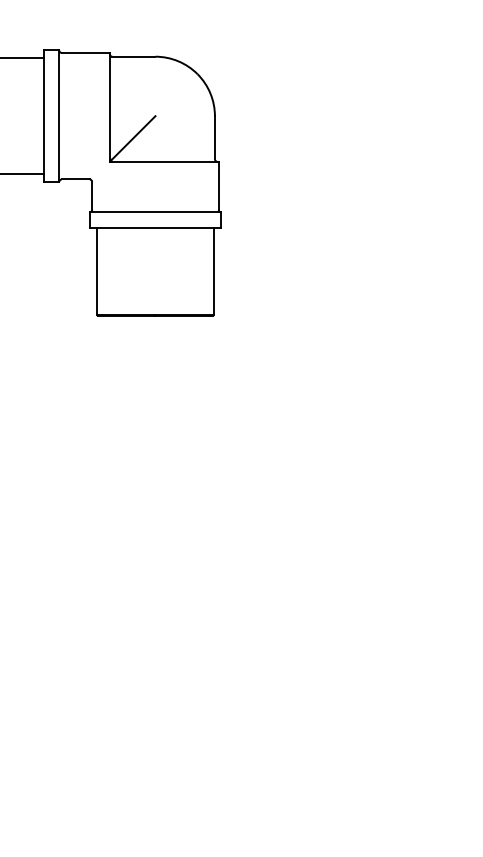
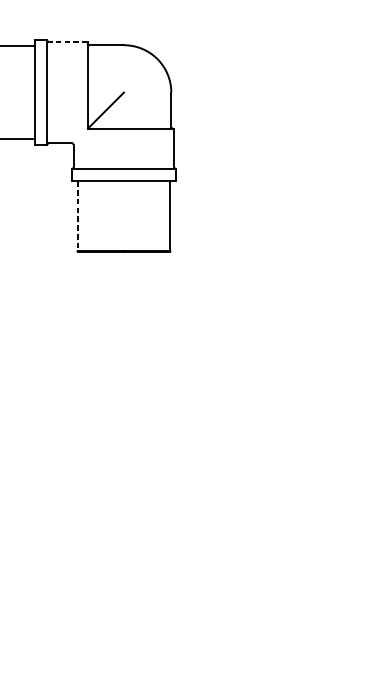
line: (85, 52) -> (68, 41), solid -> dashed
line: (97, 271) -> (77, 216), solid -> dashed

